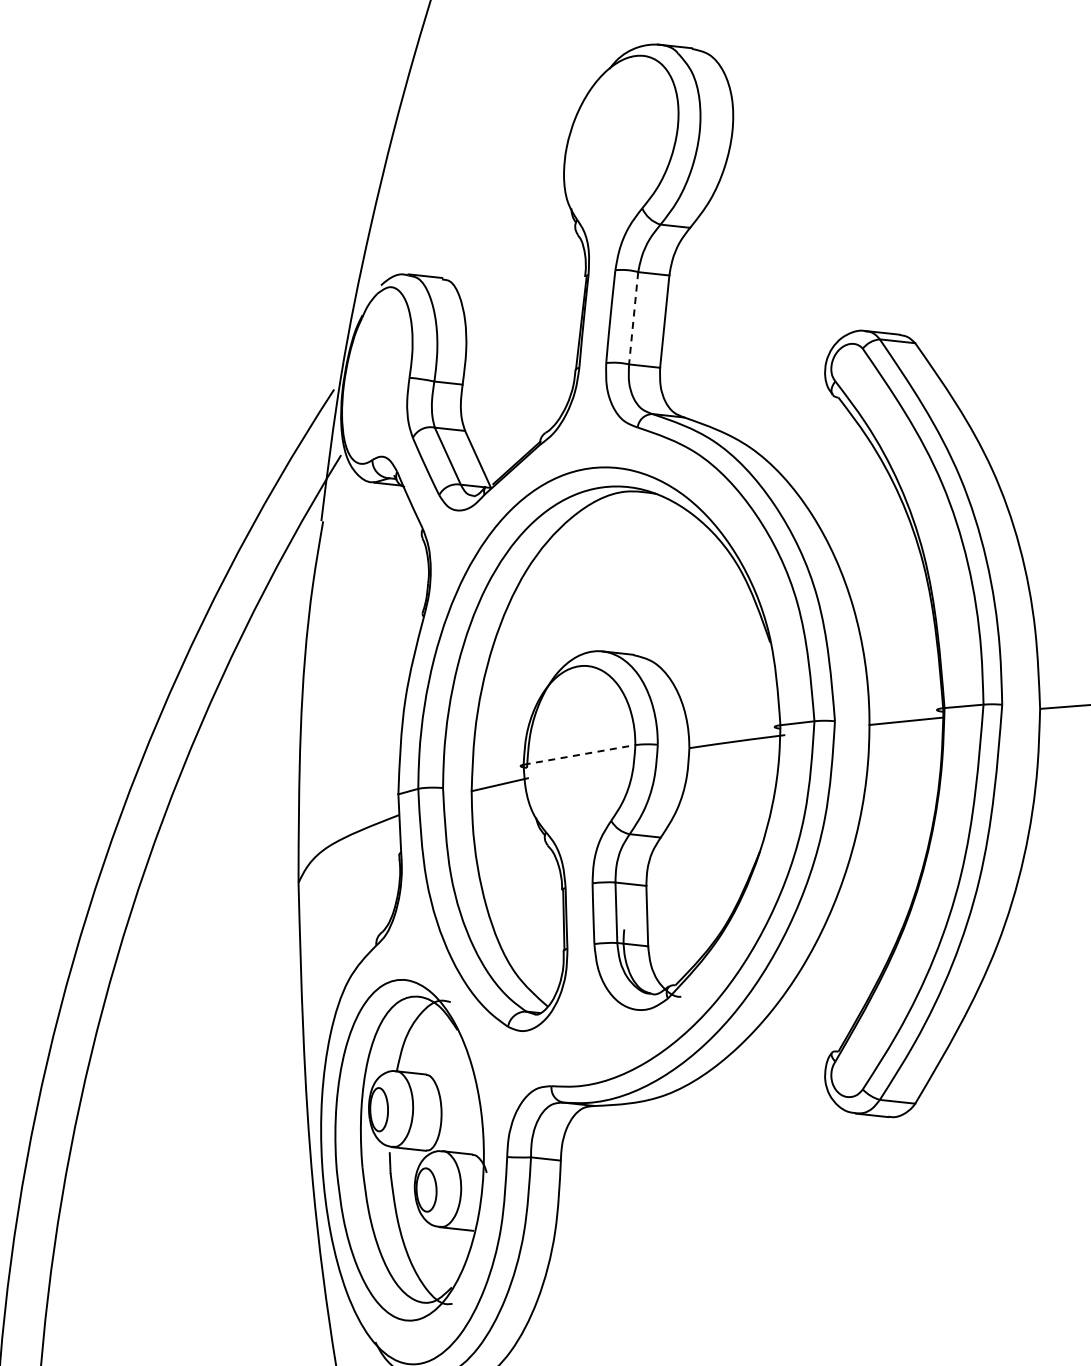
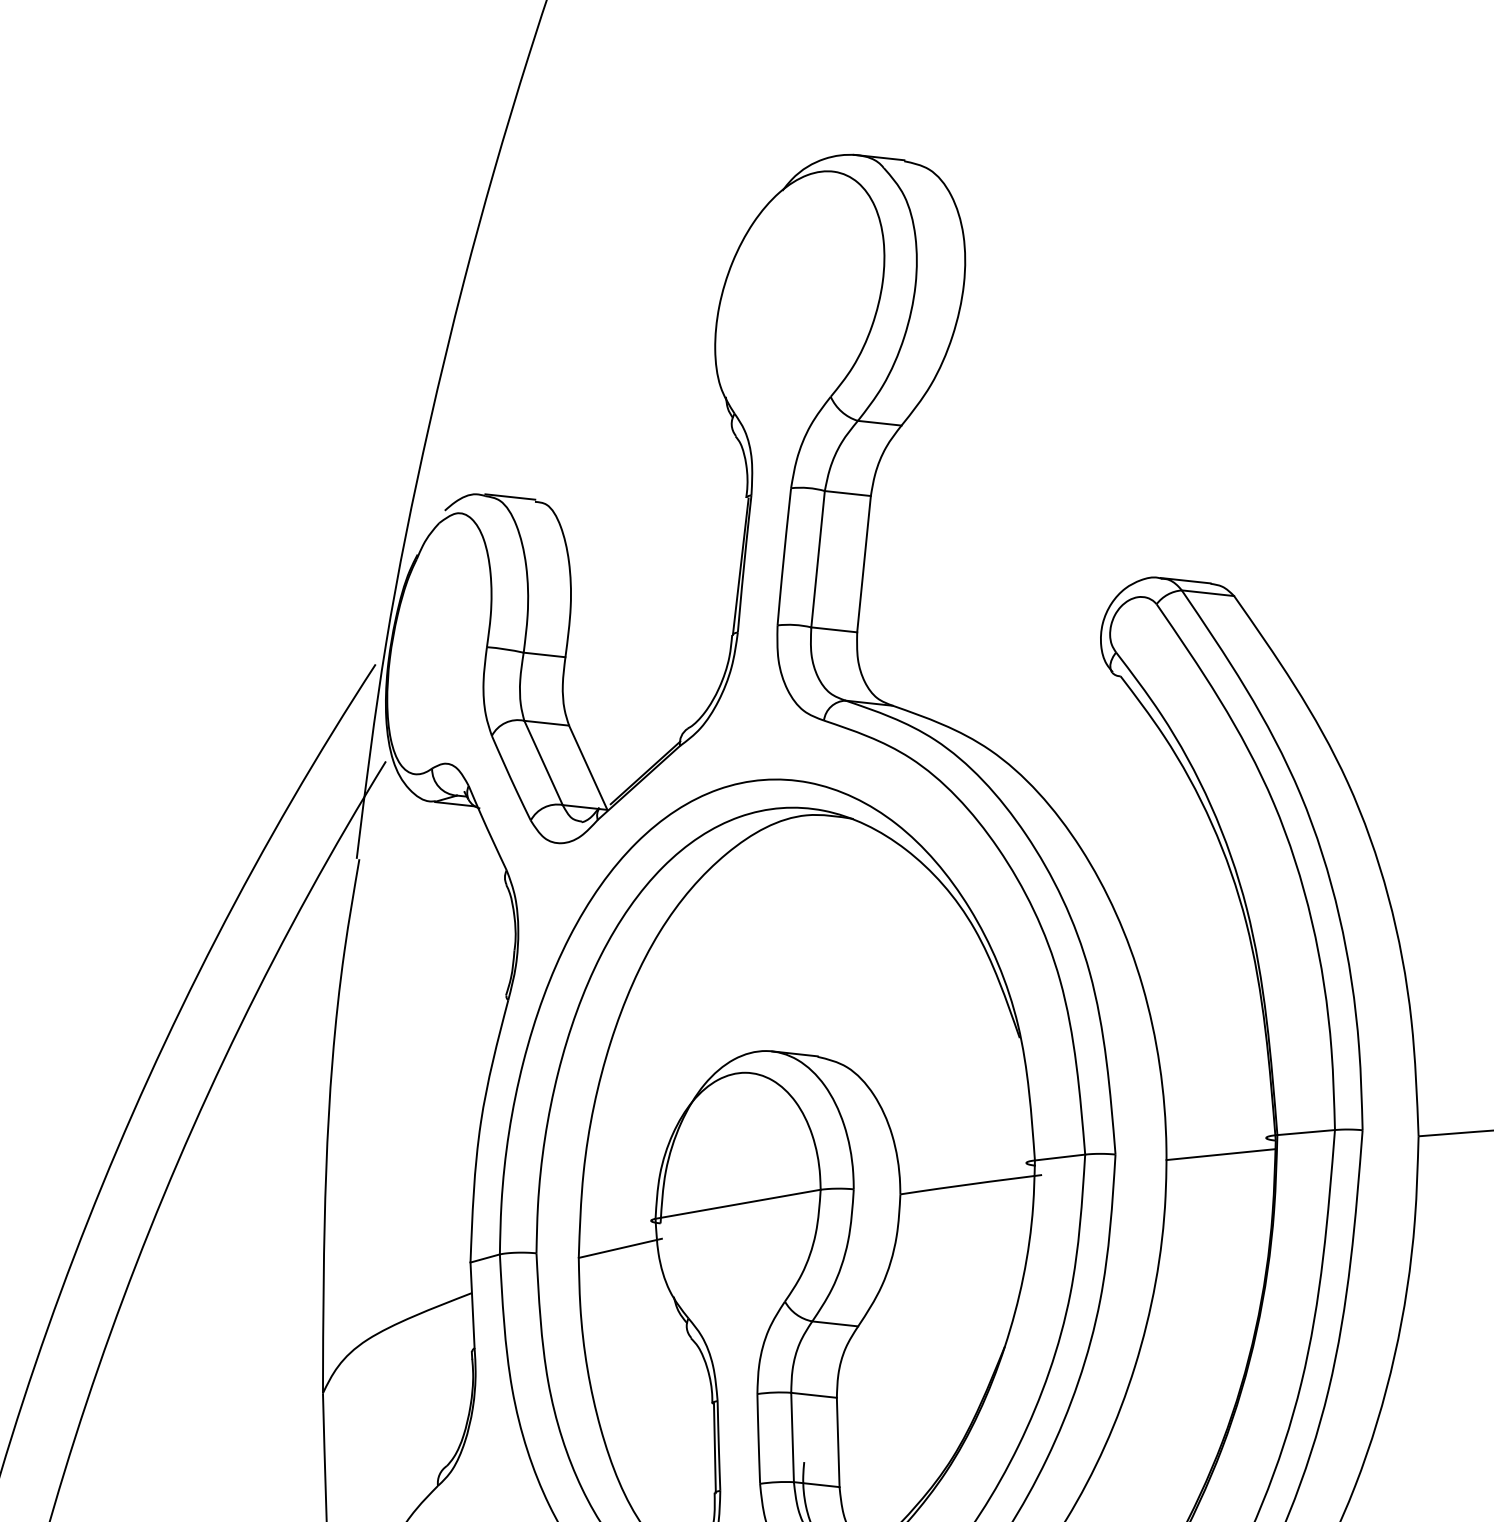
line: (633, 318) -> (817, 559), dashed -> solid
line: (579, 754) -> (738, 1203), dashed -> solid

